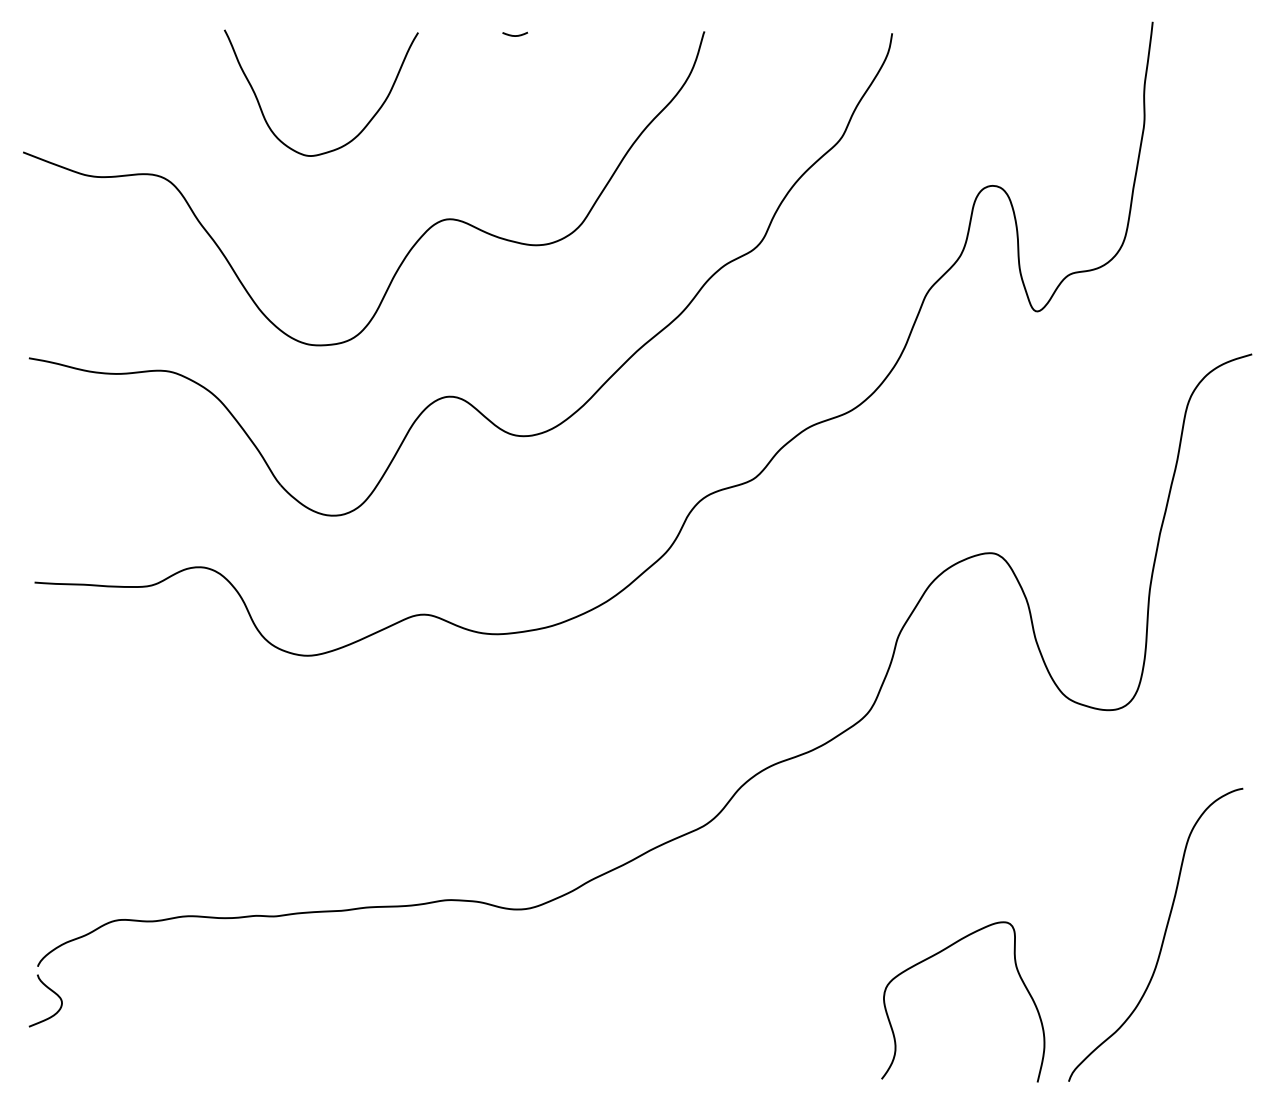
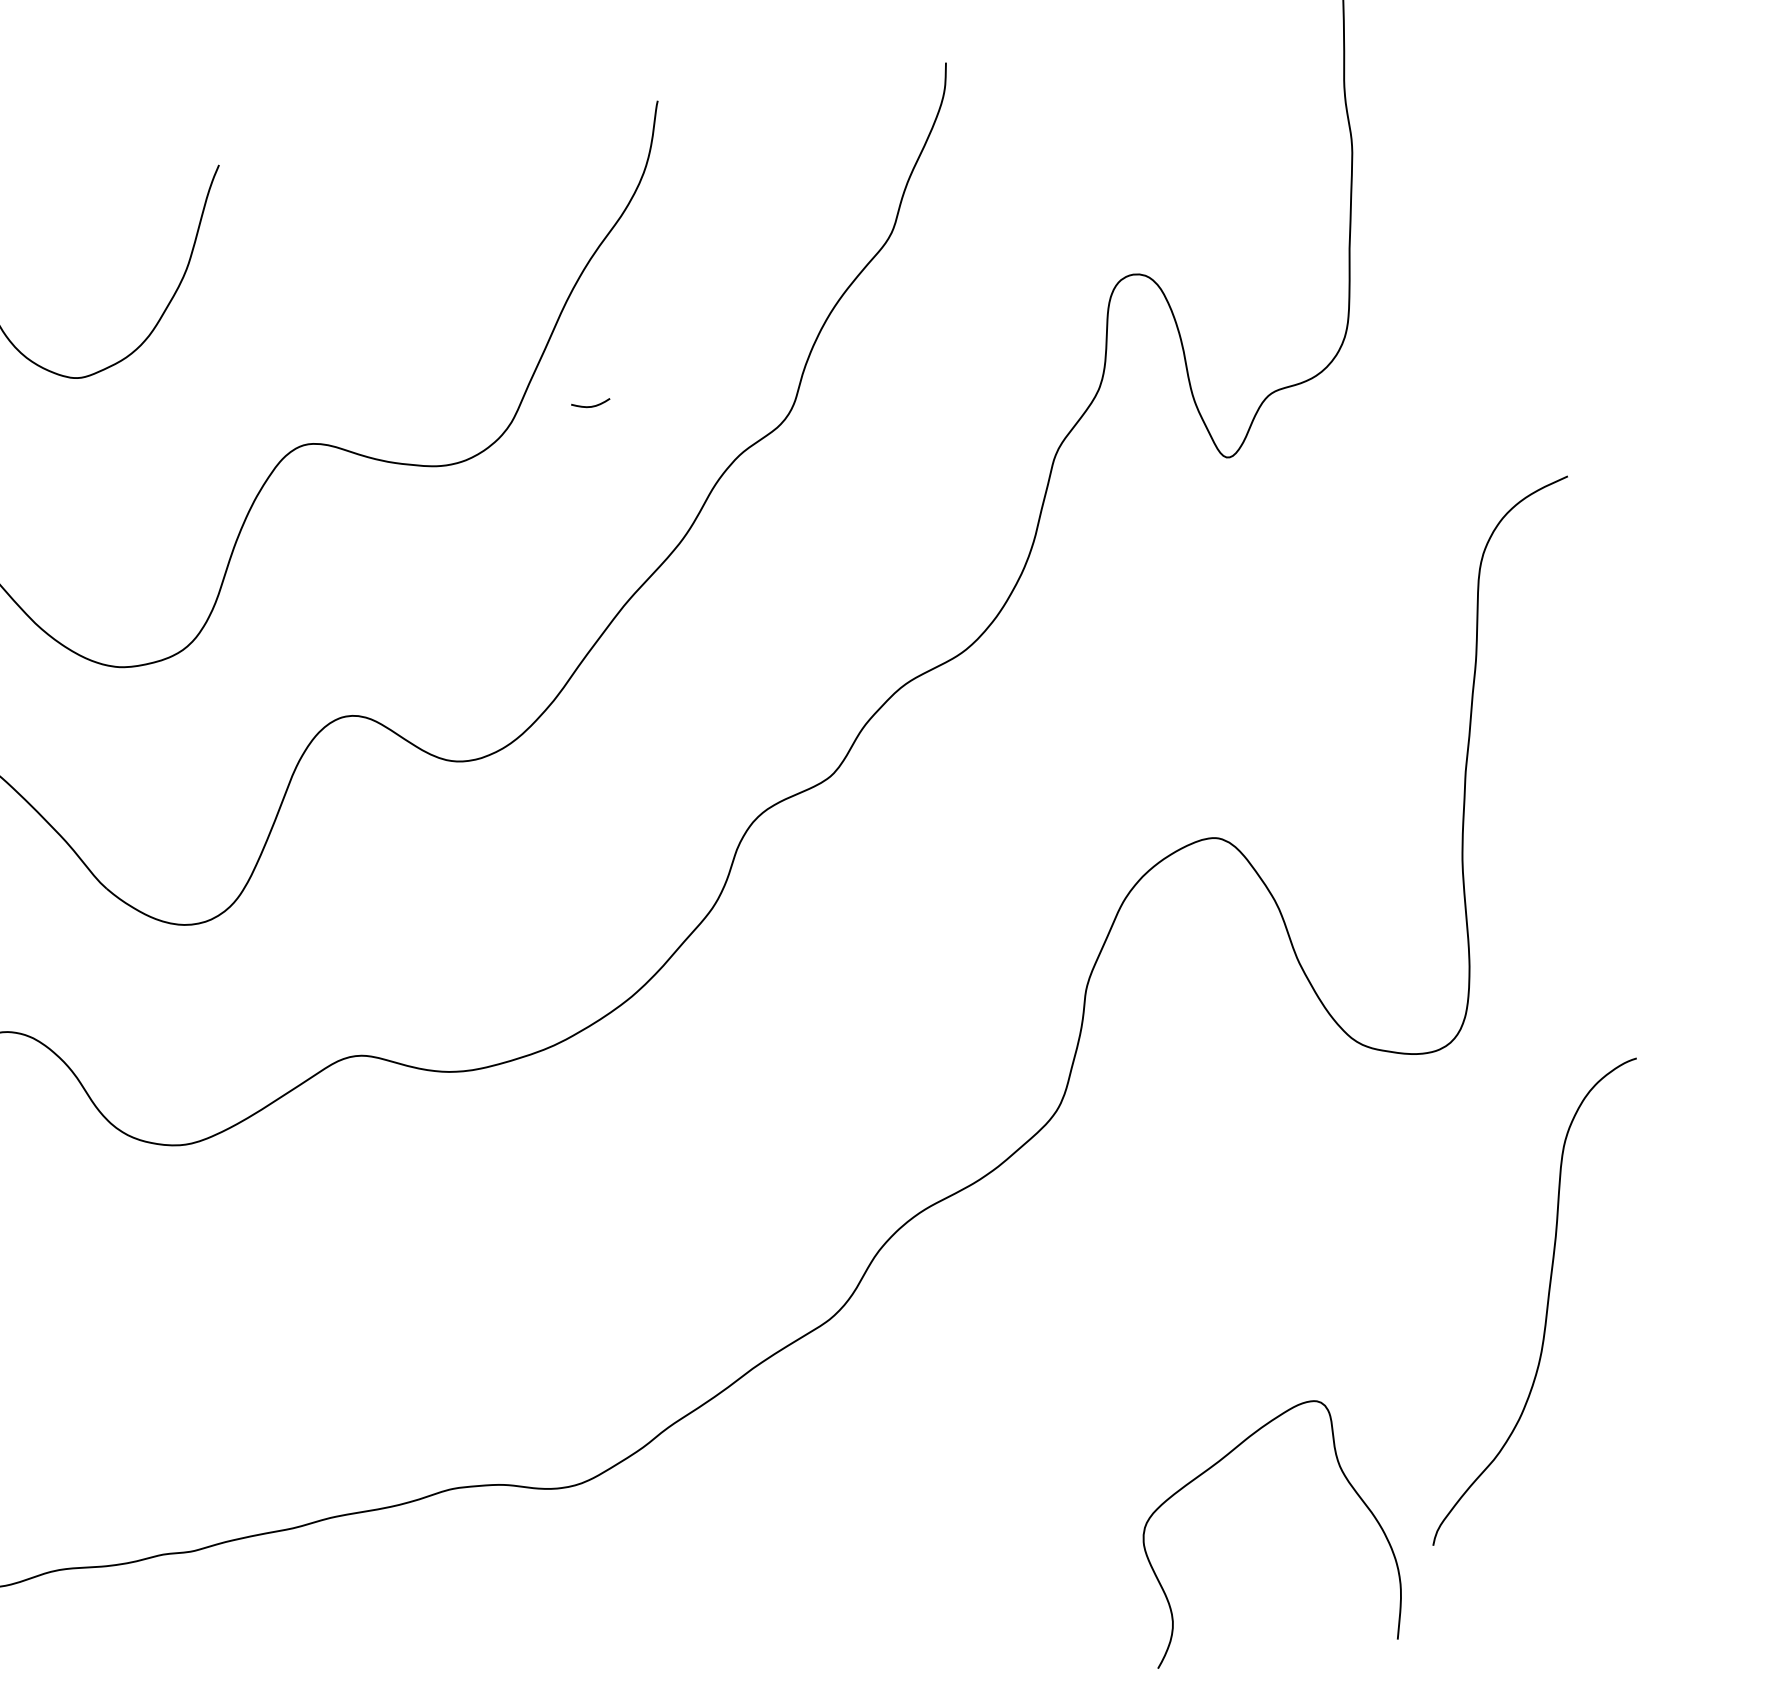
curve: (515, 35) -> (591, 405), moved
curve: (1163, 935) -> (1546, 1300), moved

